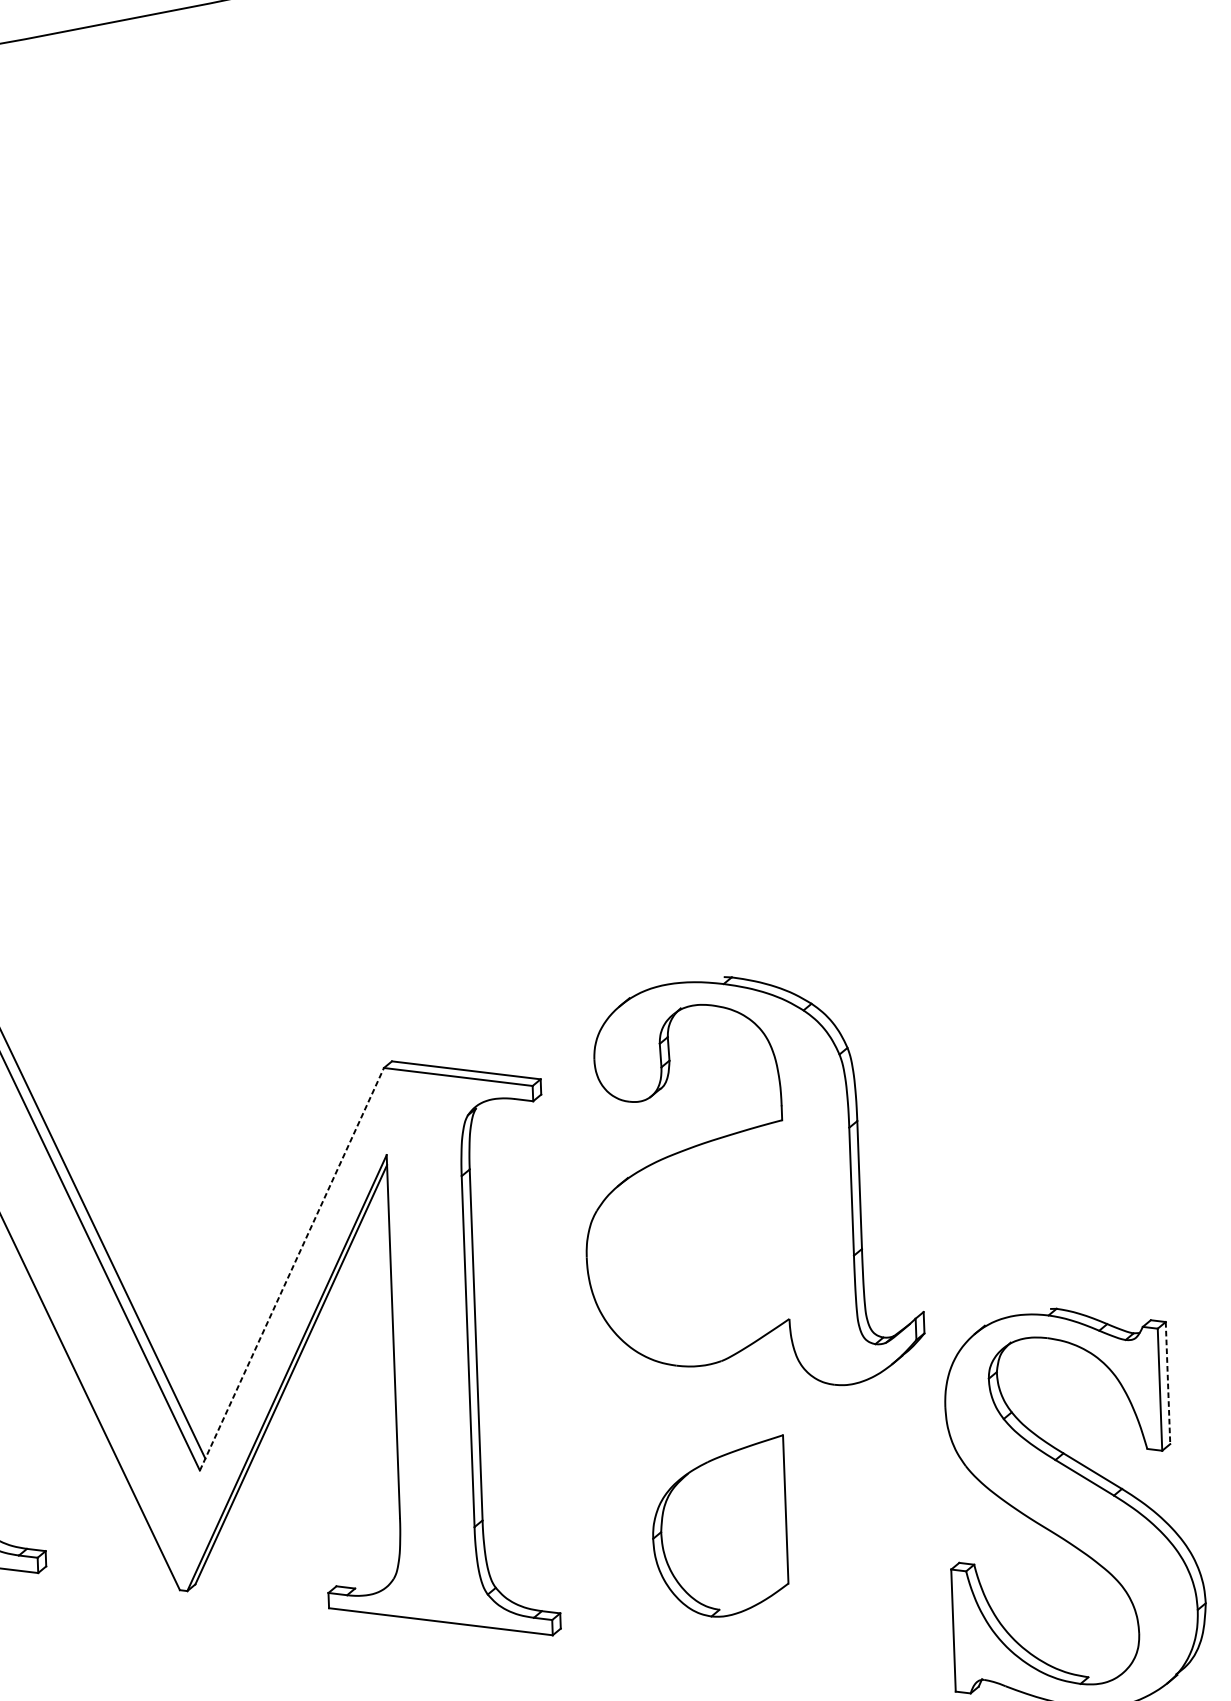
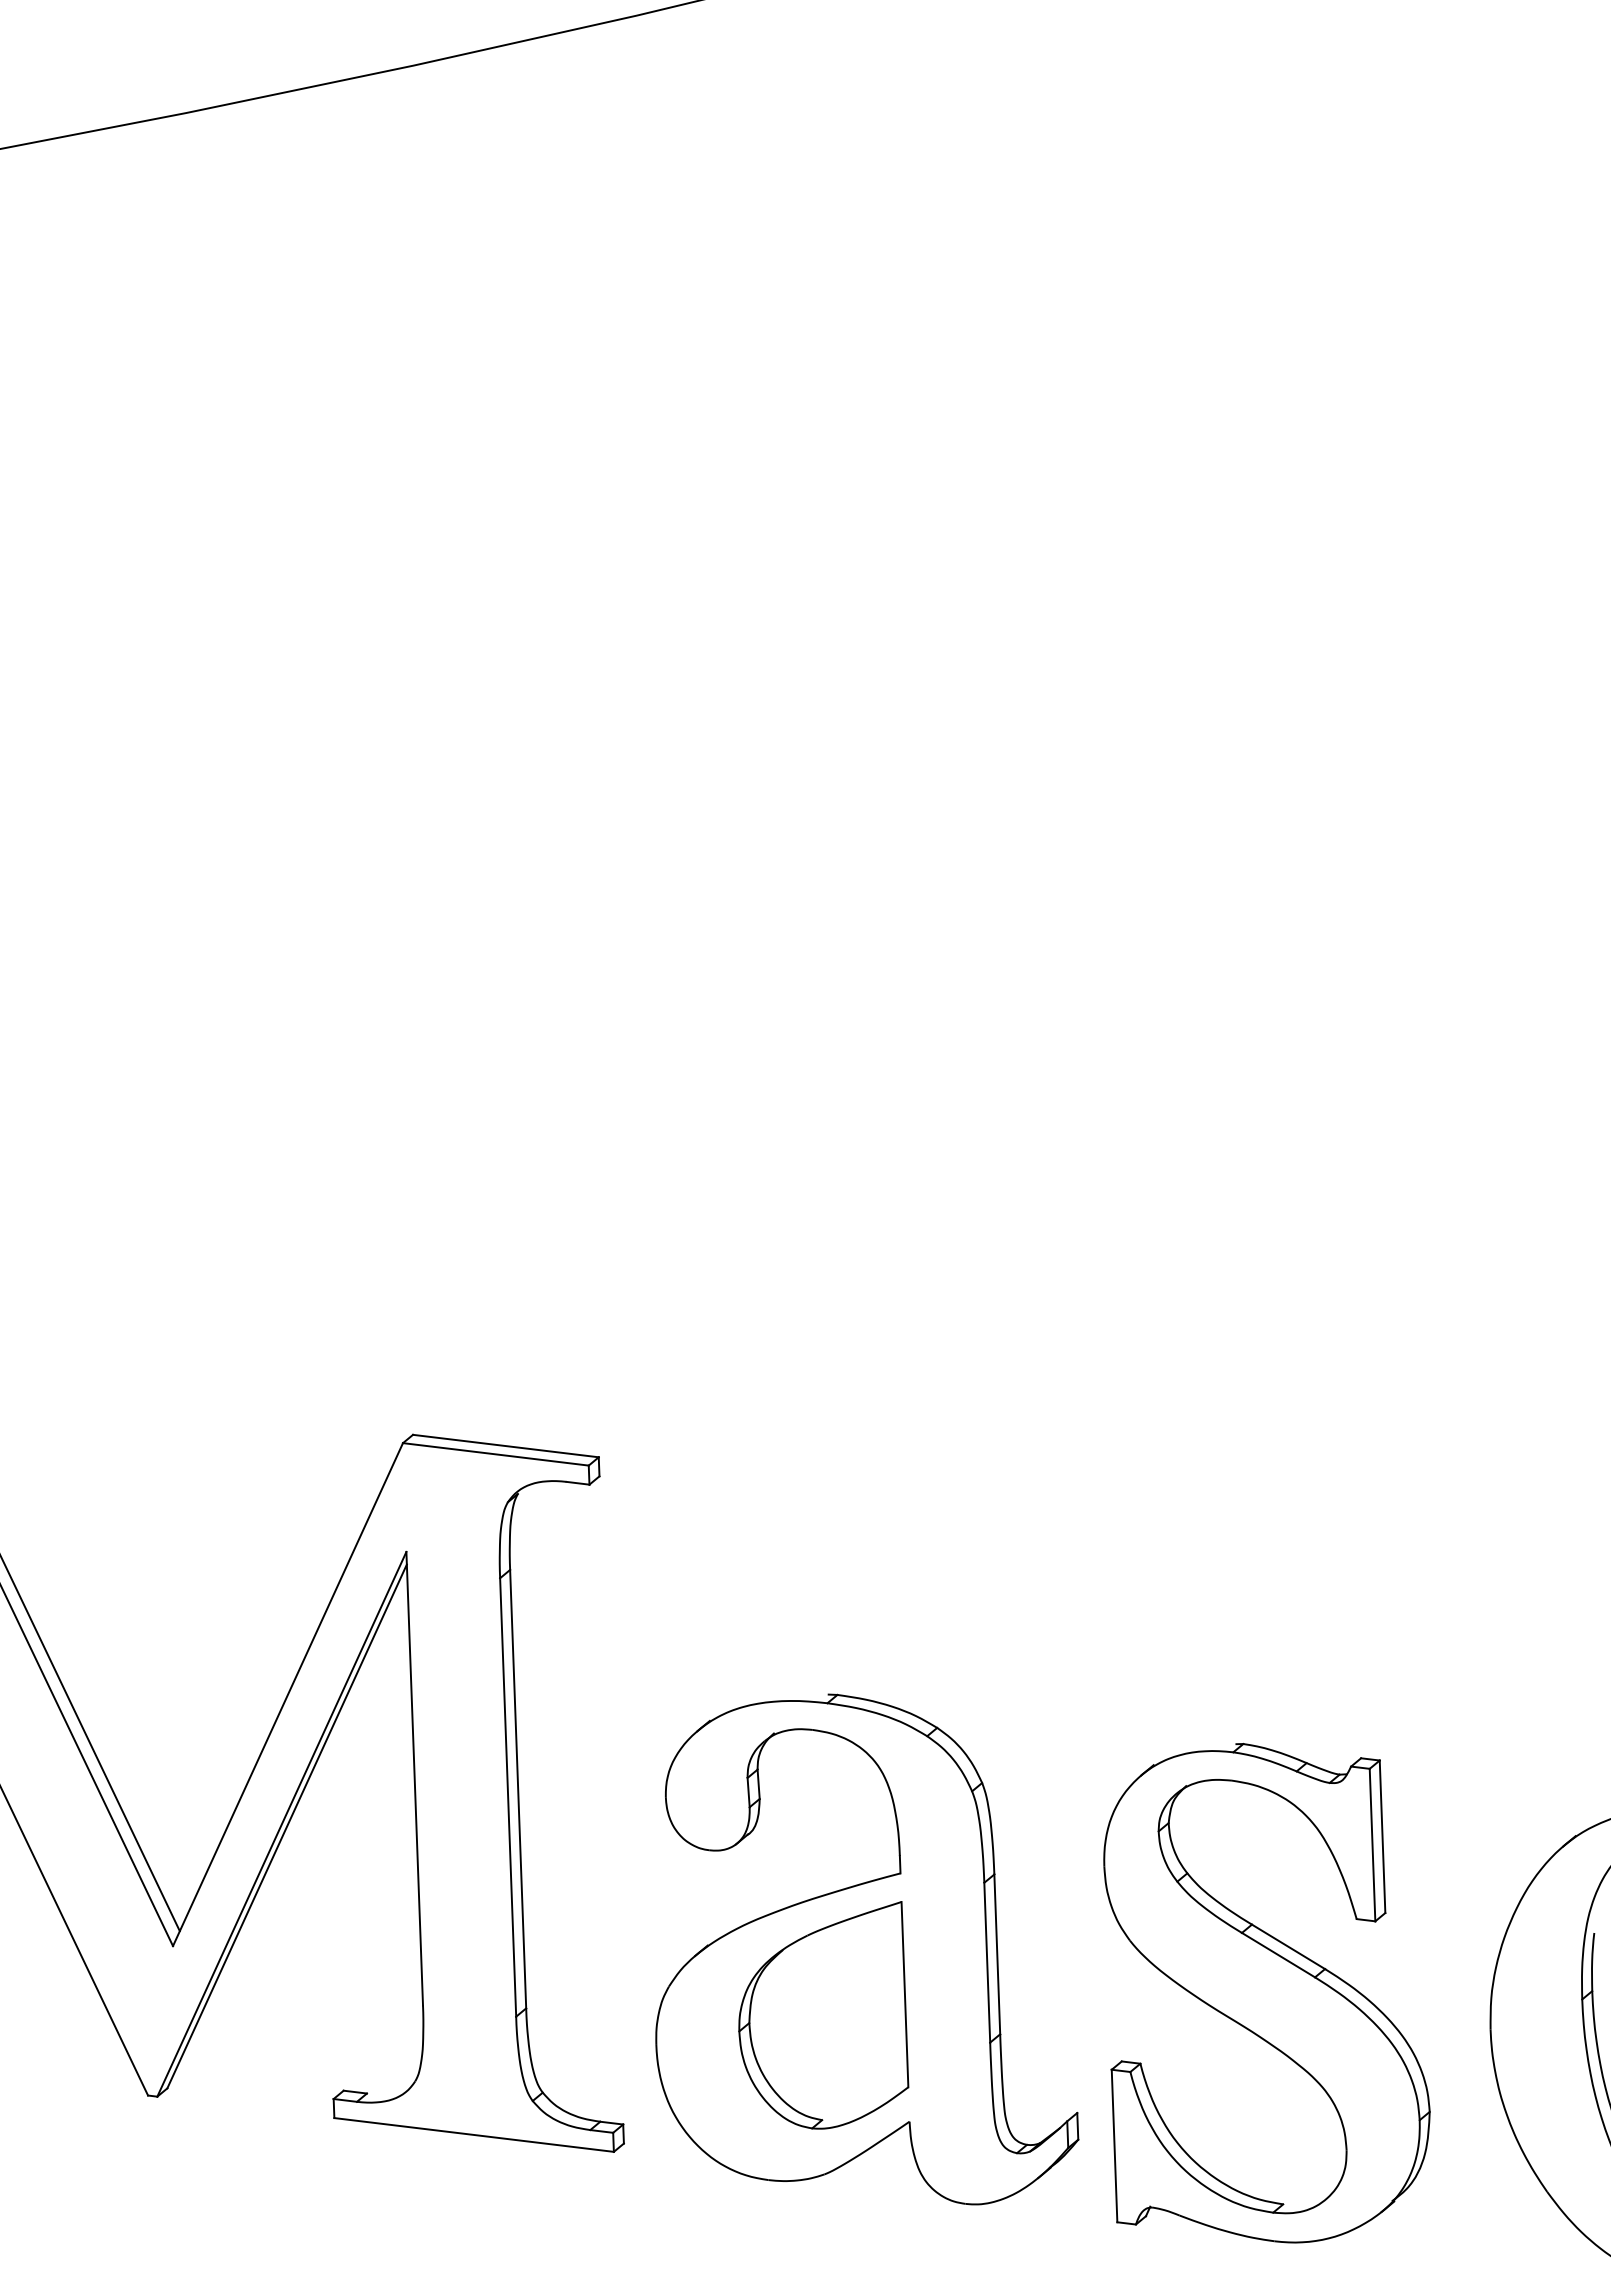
part: (755, 1181) -> (867, 1949), moved
line: (292, 1269) -> (288, 1694), dashed -> solid
line: (1167, 1383) -> (1382, 1837), dashed -> solid

